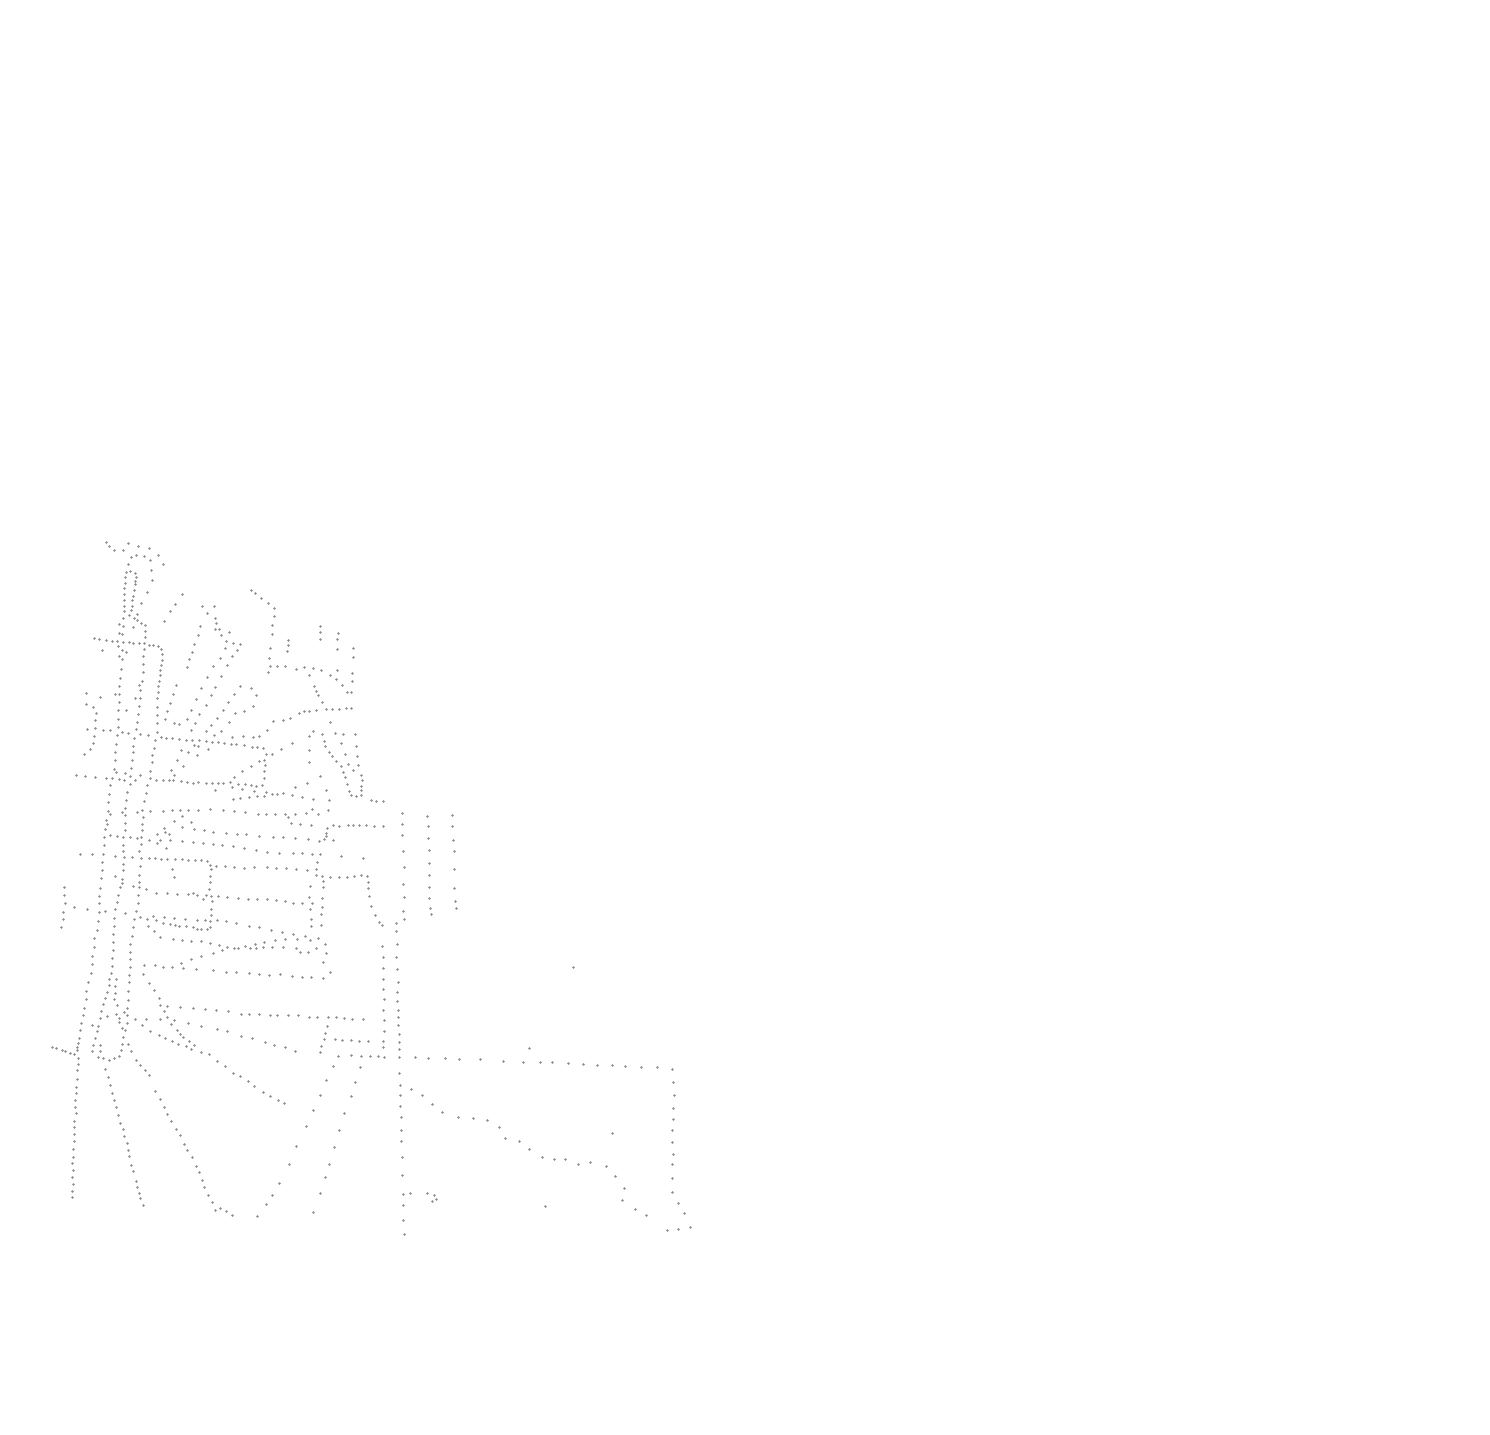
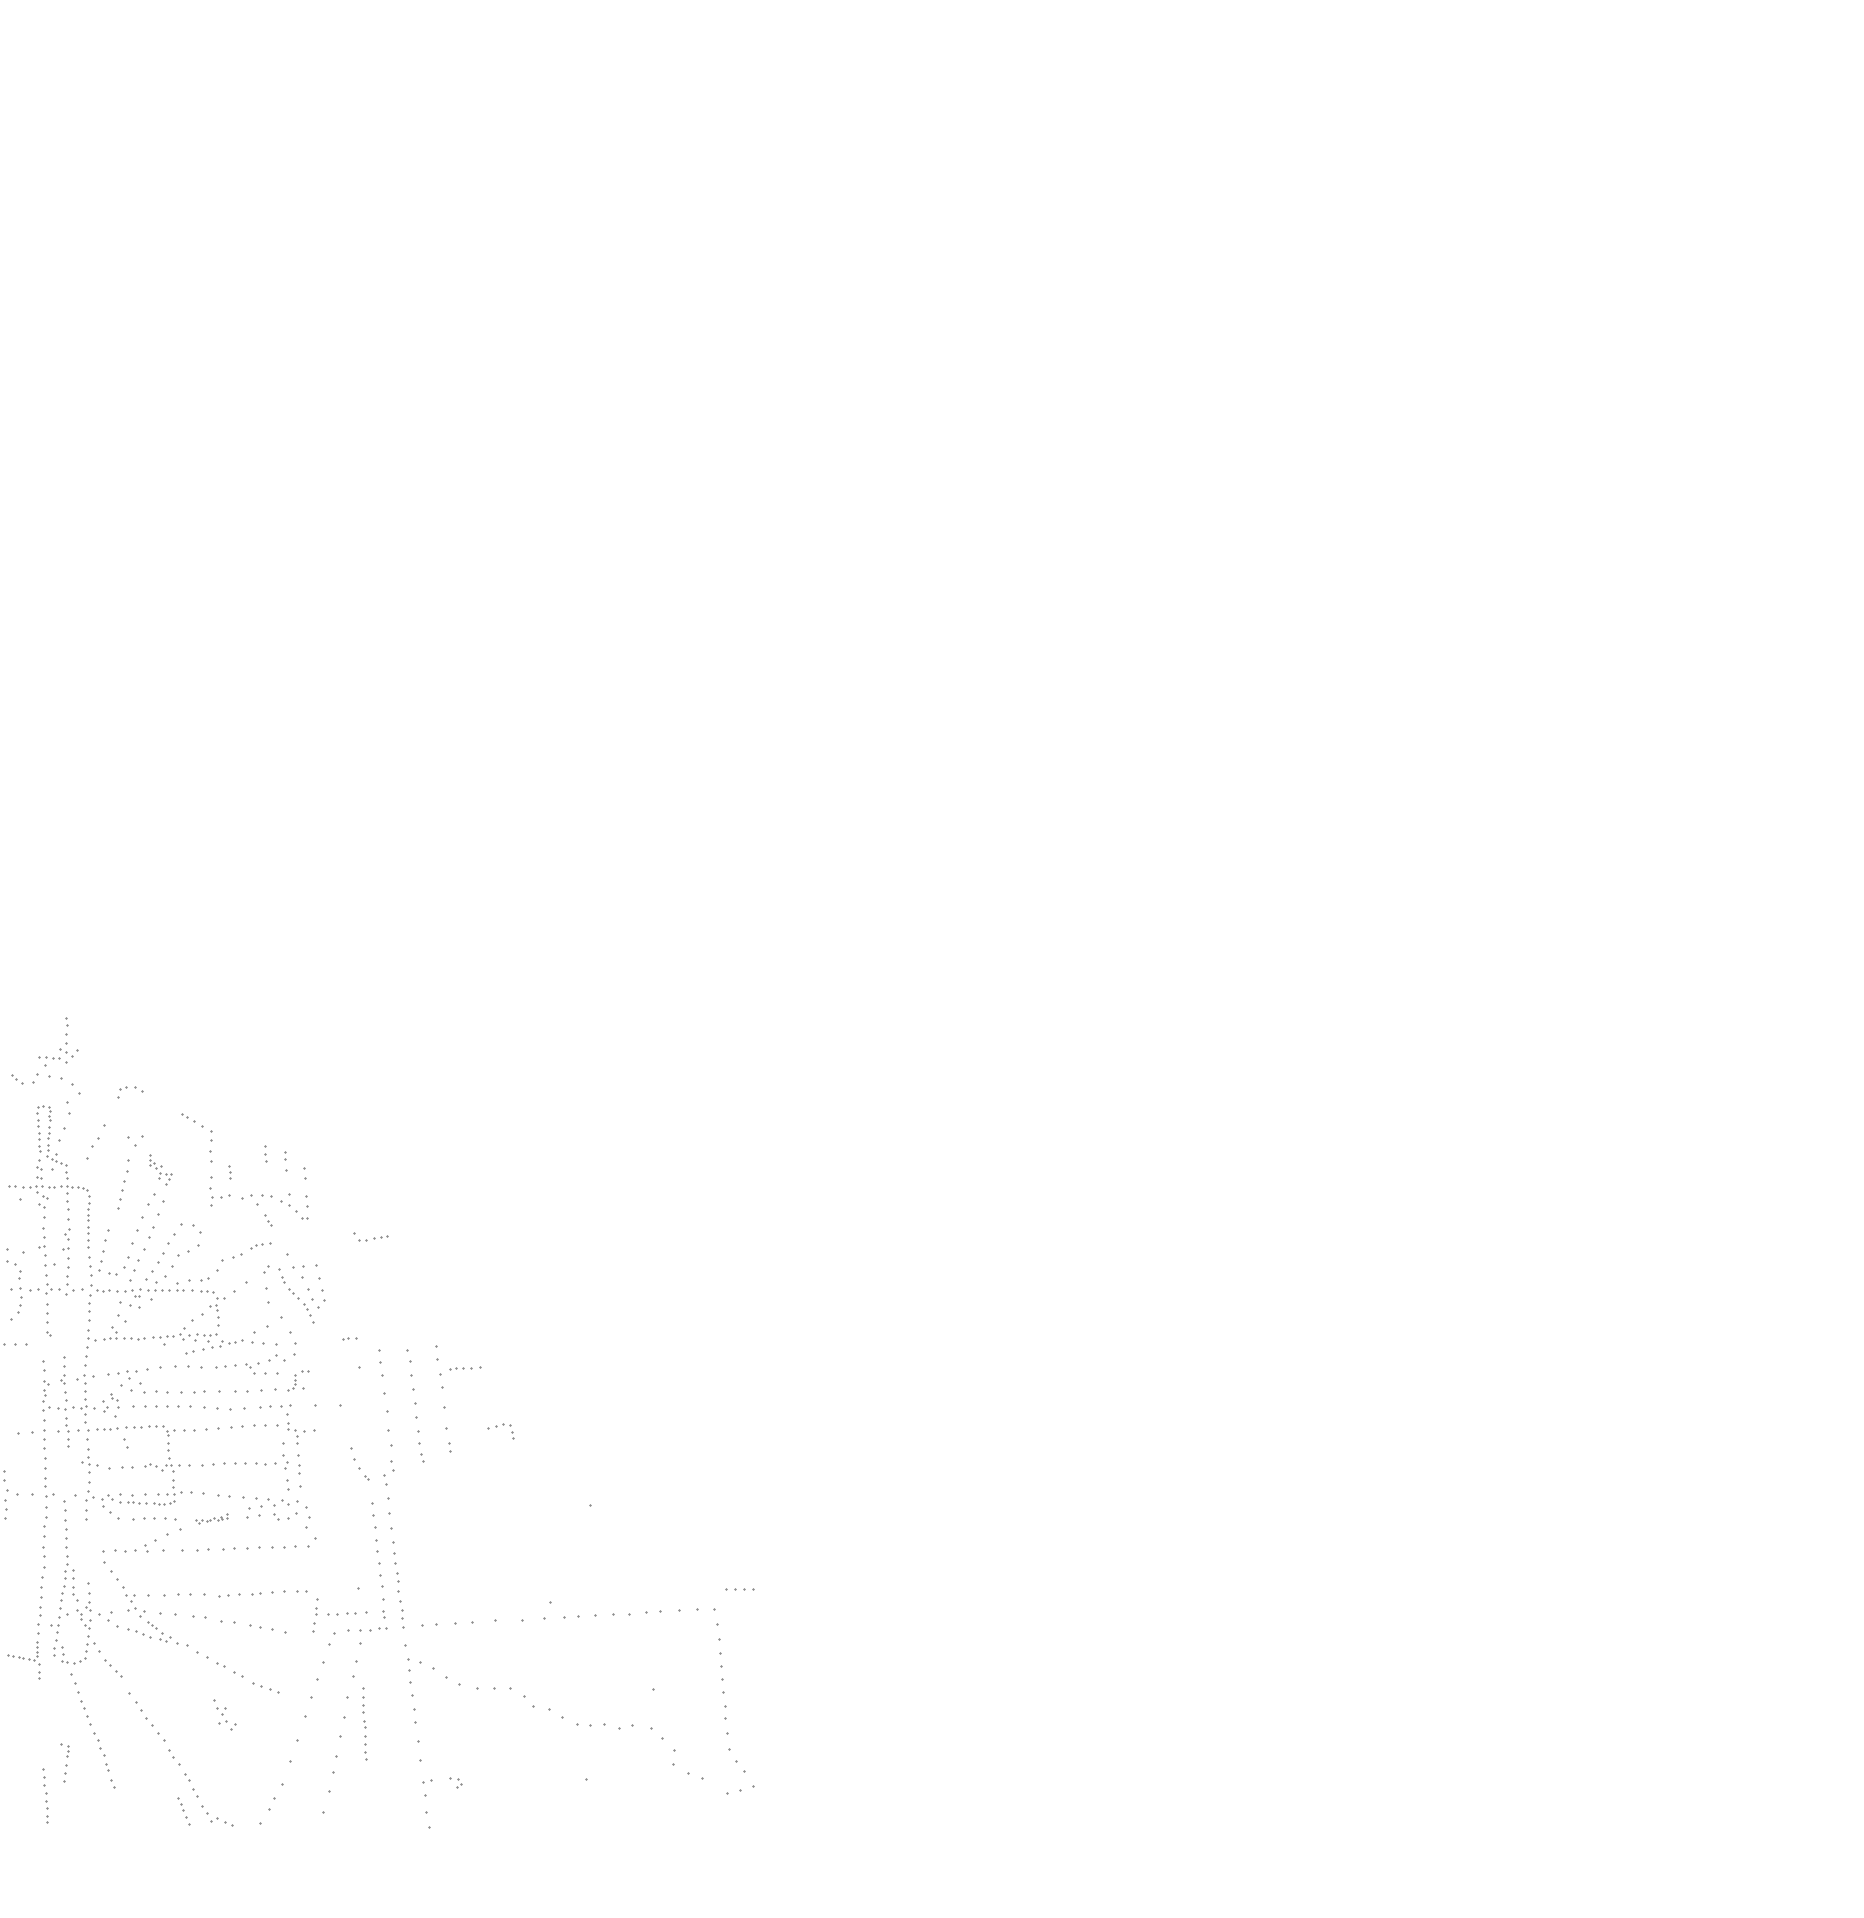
part: (139, 560) -> (130, 1092), moved
part: (227, 637) -> (160, 1169), size x0.7
part: (336, 706) -> (370, 1236), moved
part: (130, 768) -> (65, 1043), moved
part: (355, 785) -> (323, 1323), removed
part: (361, 825) -> (465, 1368), moved
part: (357, 880) -> (500, 1431), moved
part: (117, 892) -> (64, 1762), moved
part: (241, 945) -> (211, 1518), size x0.6
part: (129, 963) -> (86, 1551), removed
part: (339, 1018) -> (739, 1589), moved
part: (75, 1109) -> (364, 1723), moved
part: (235, 1117) -> (224, 1714), added
part: (139, 1193) -> (183, 1811), moved

